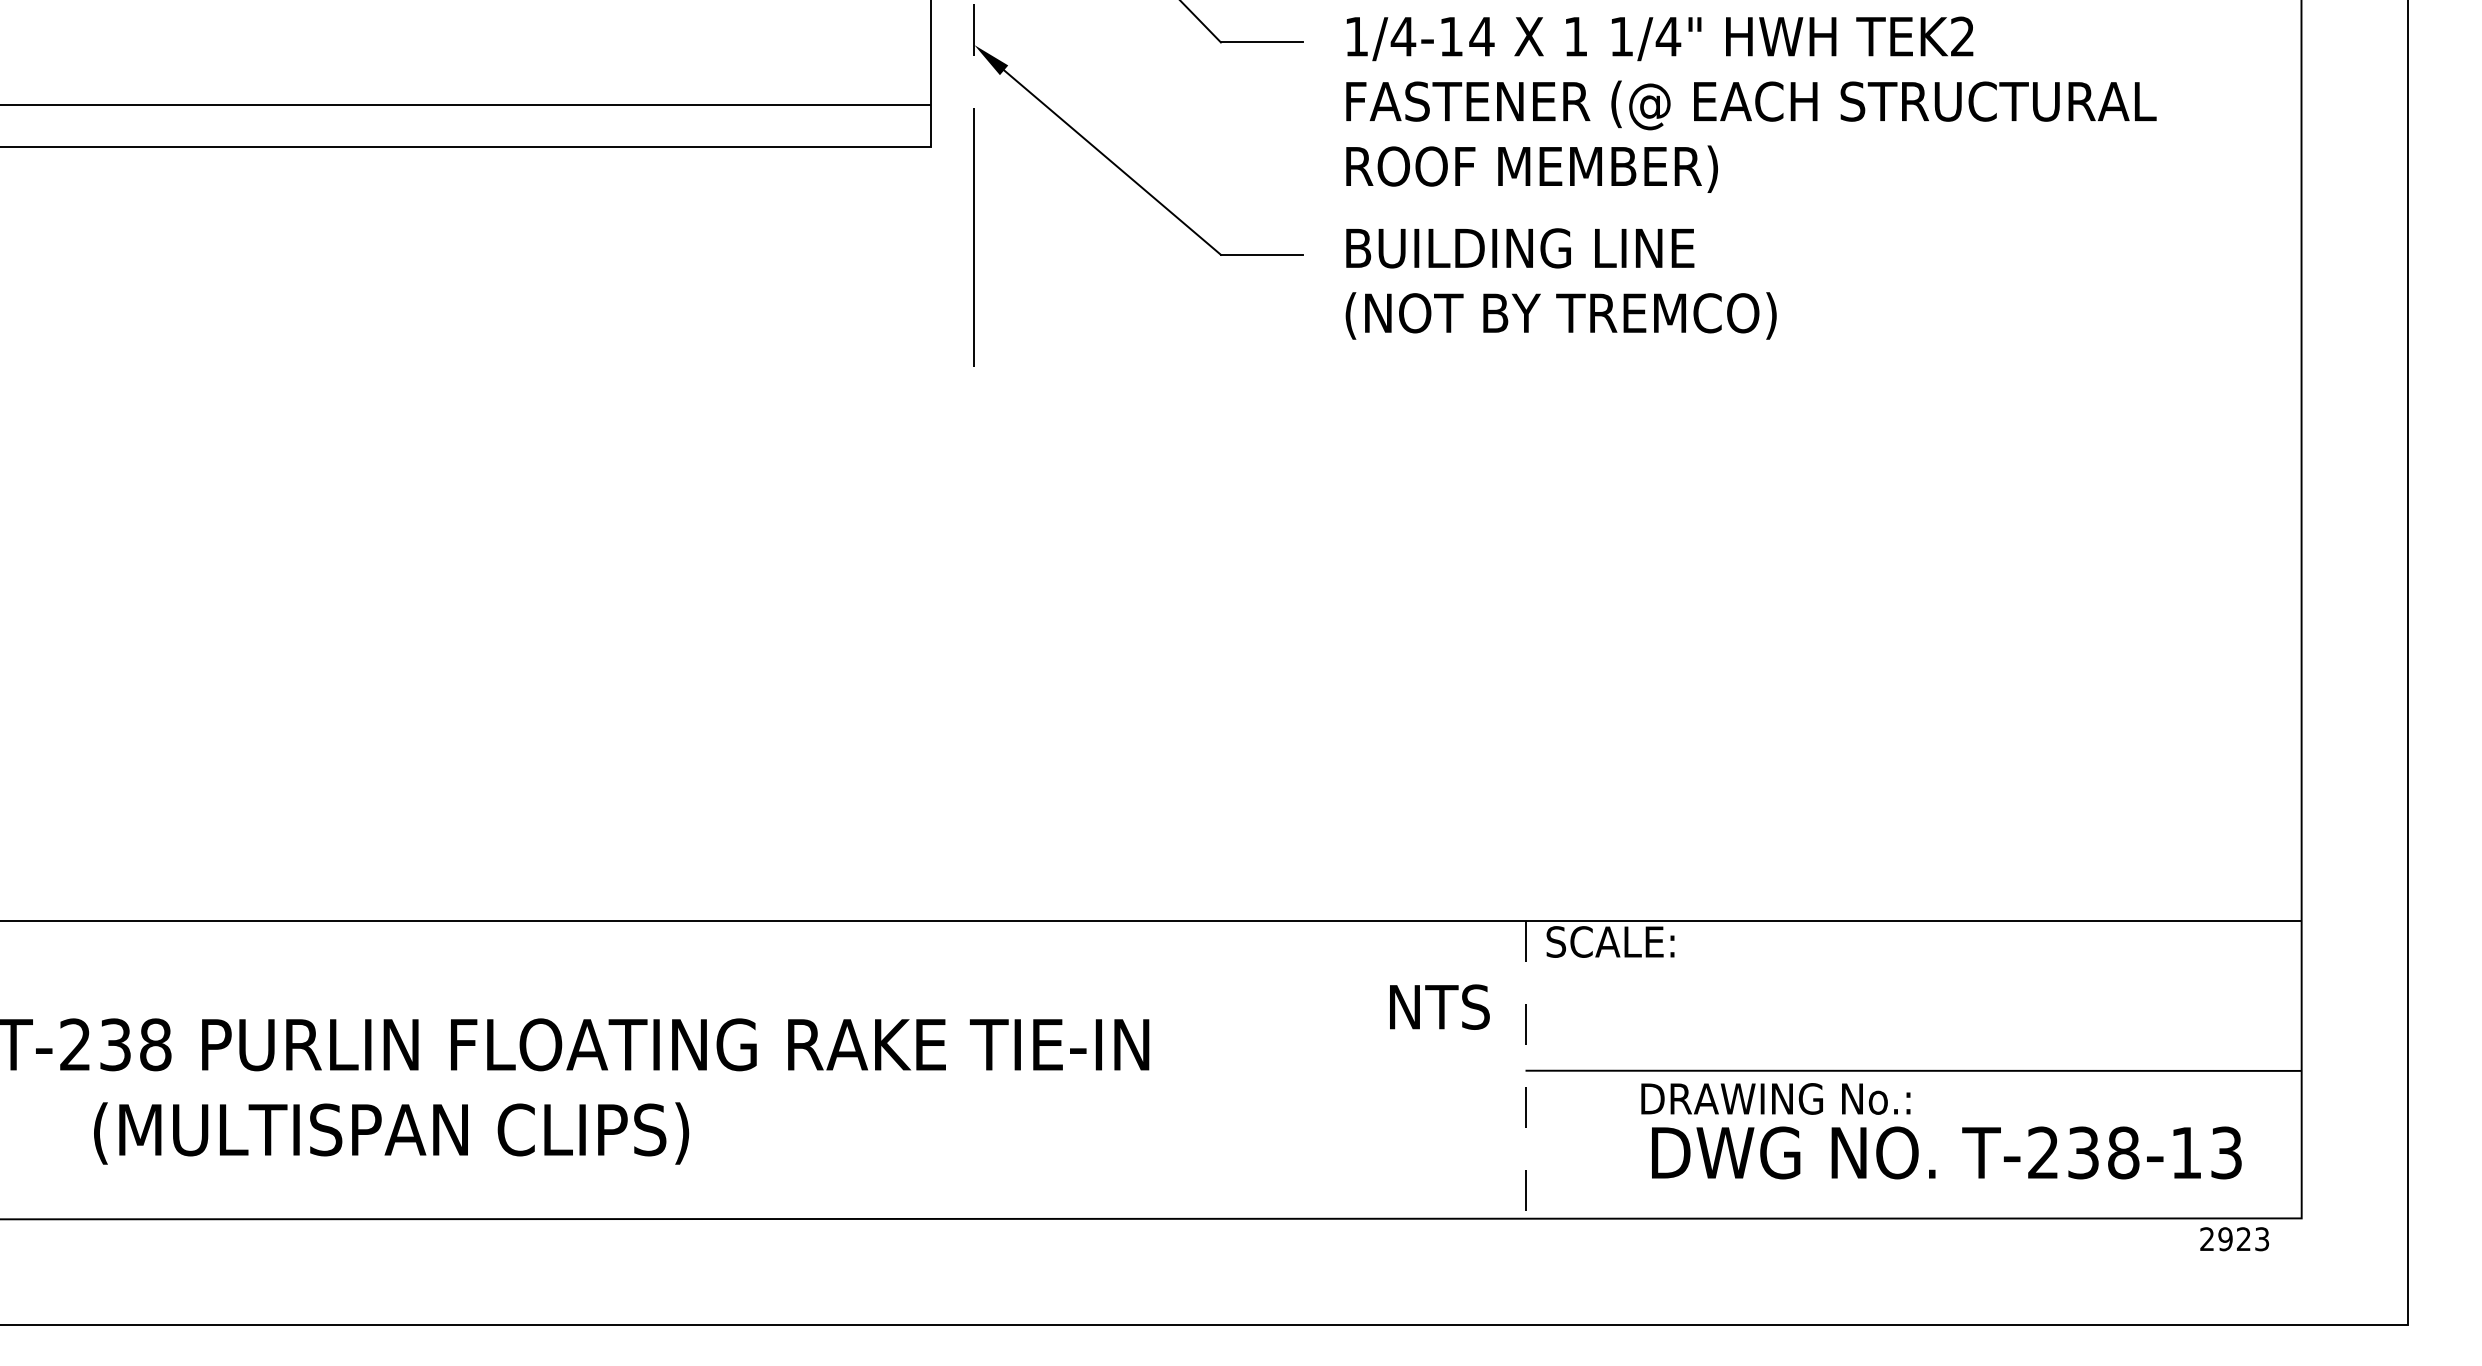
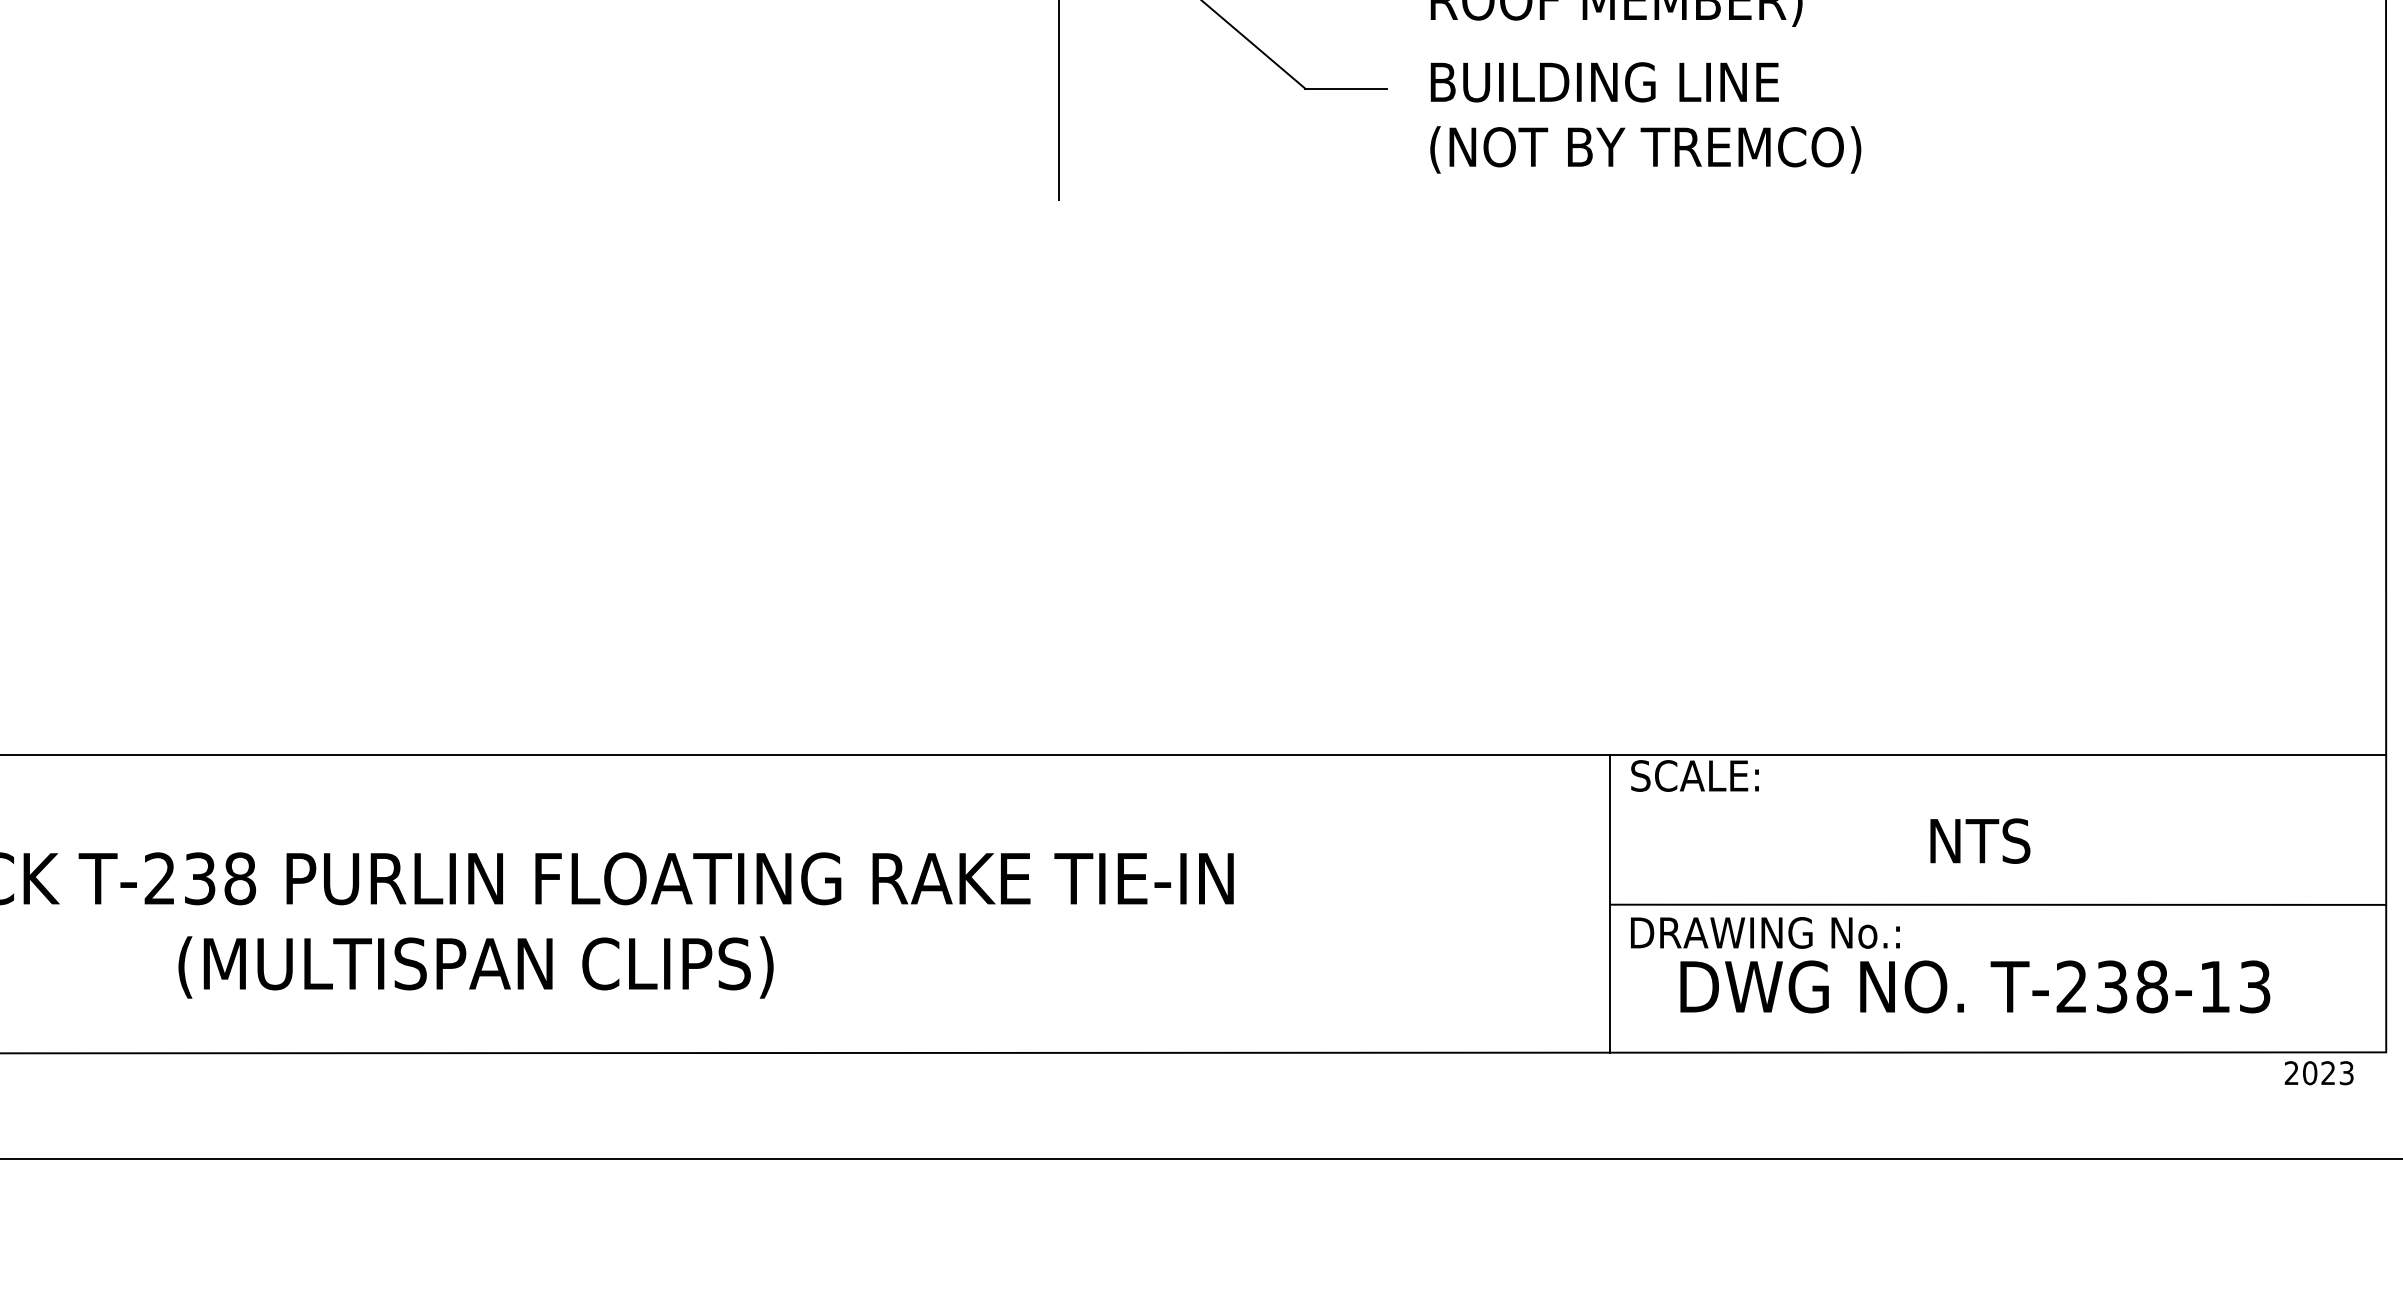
text: (1439, 1006) -> (1980, 840), moved
line: (1525, 1070) -> (1610, 904), dashed -> solid
text: (1775, 1098) -> (1765, 932), moved
text: (1946, 1152) -> (1975, 986), moved
text: (2225, 1239) -> (2310, 1073), 2923 -> 2023

